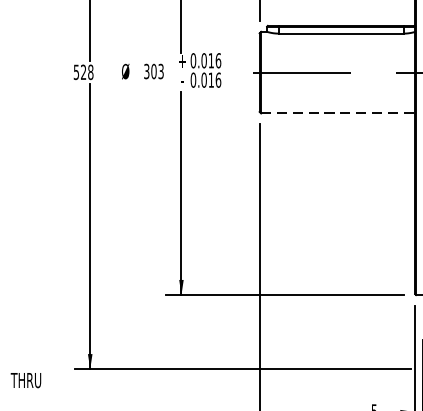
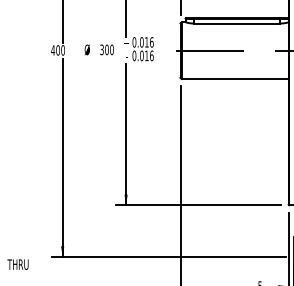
text: (160, 71) -> (111, 49), 303 -> 300
text: (82, 72) -> (57, 50), 528 -> 400
line: (338, 112) -> (235, 78), dashed -> solid

